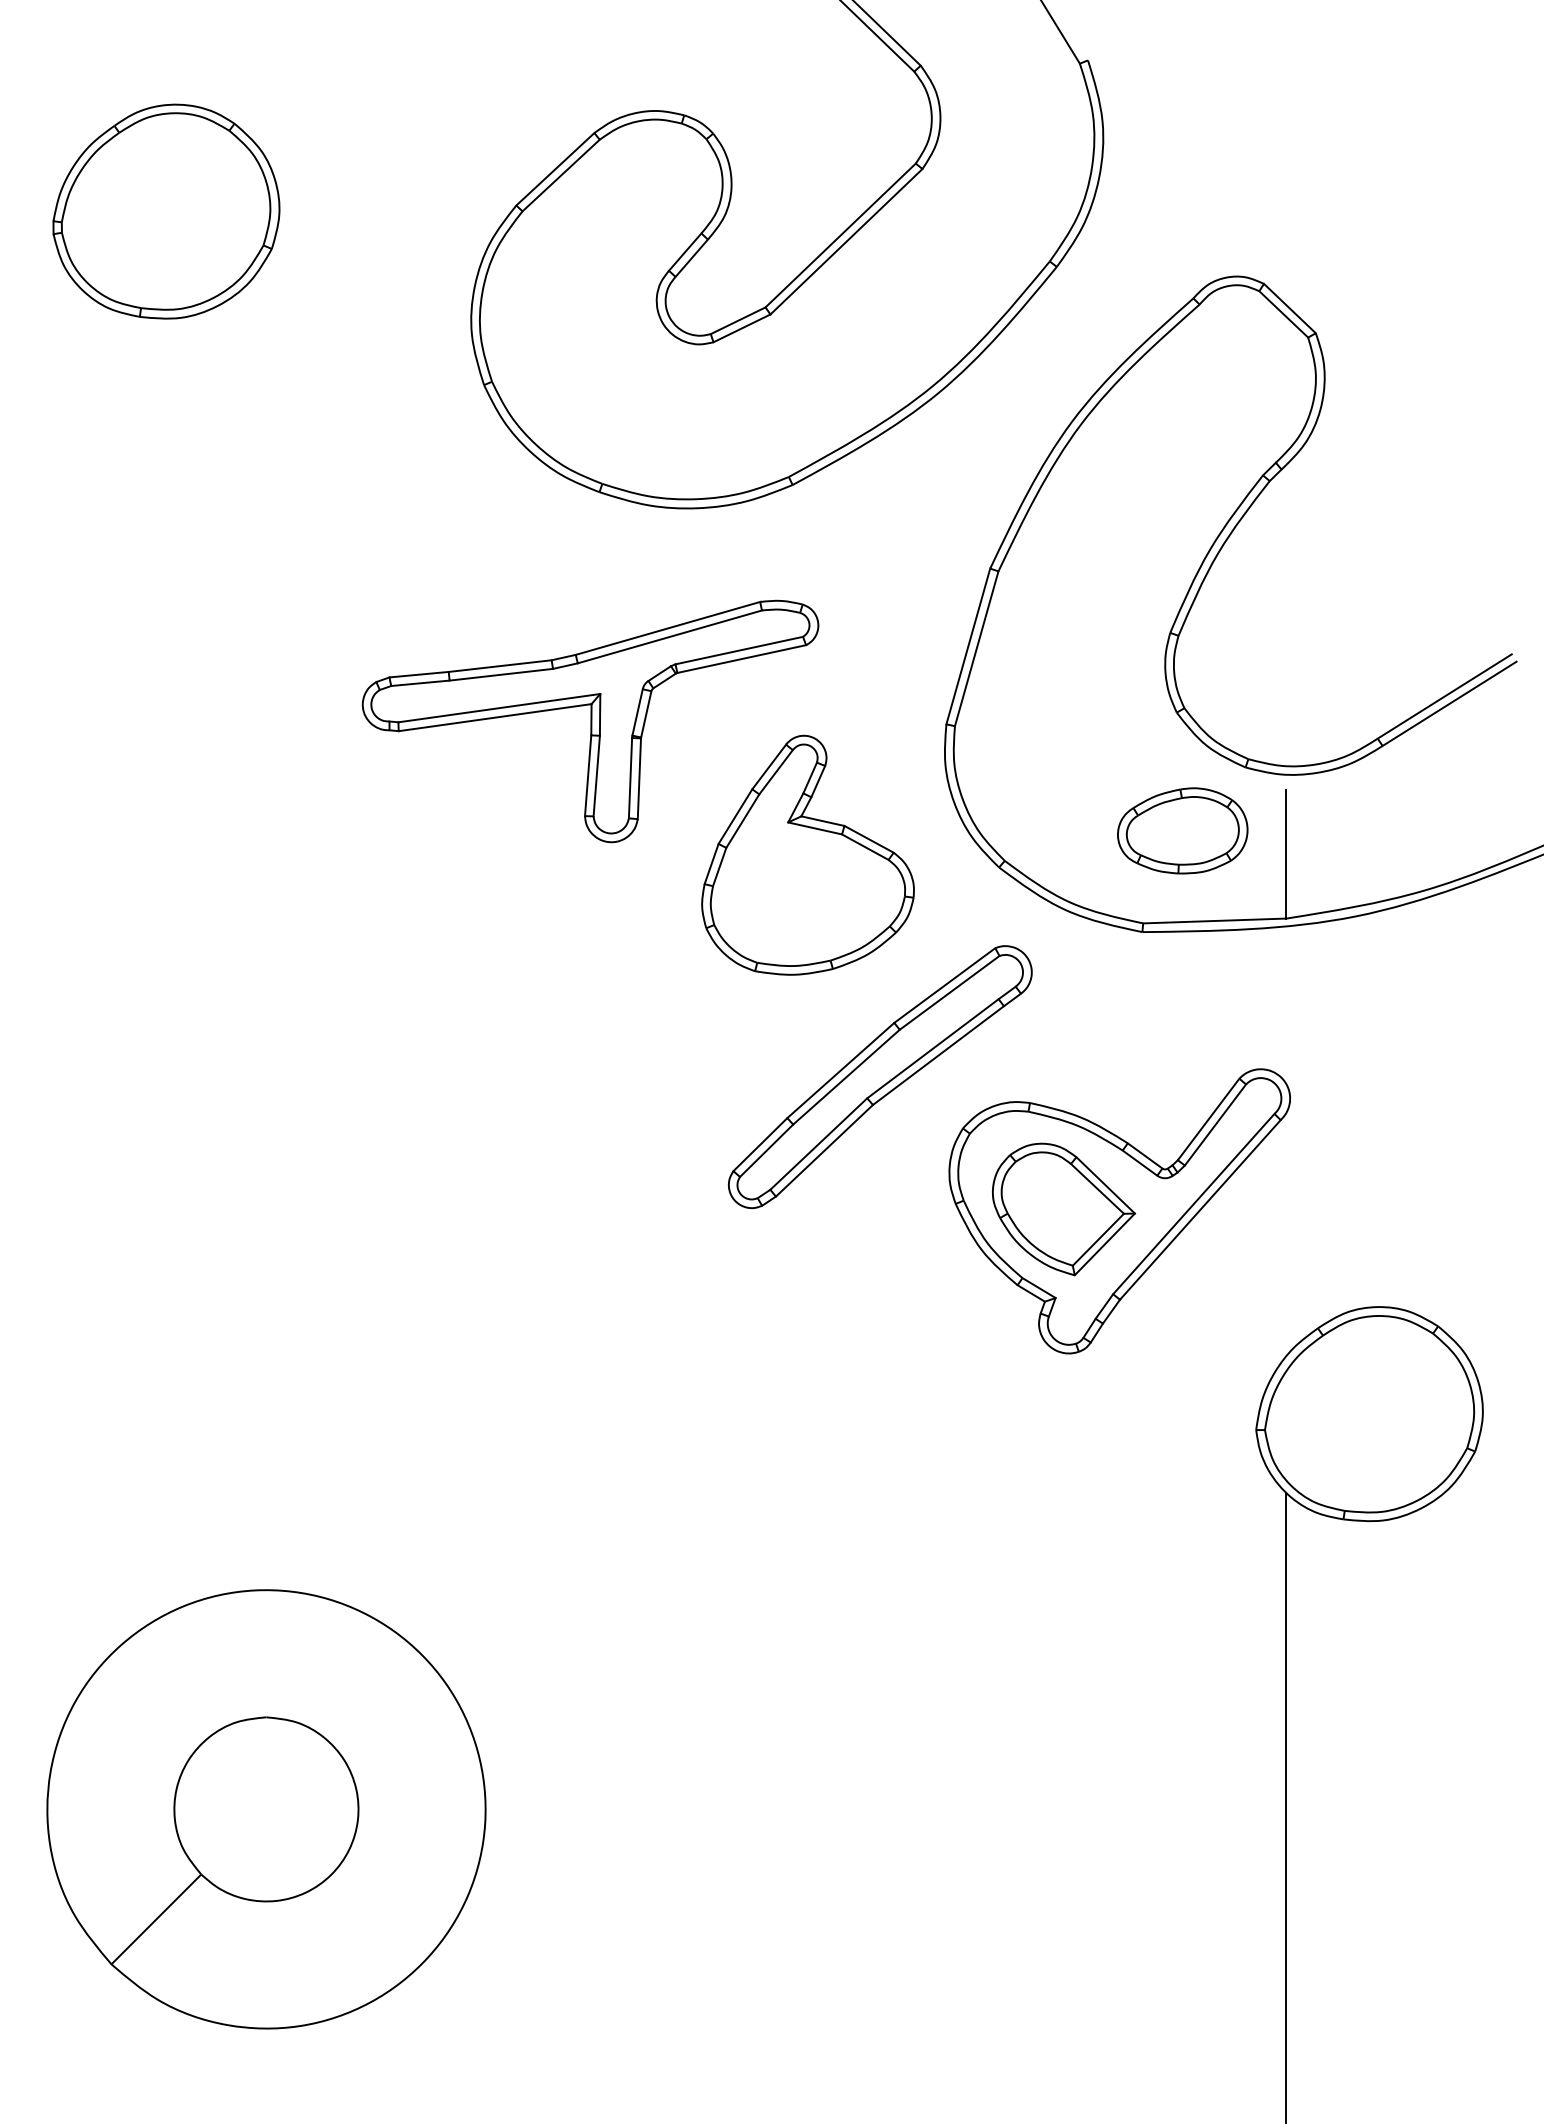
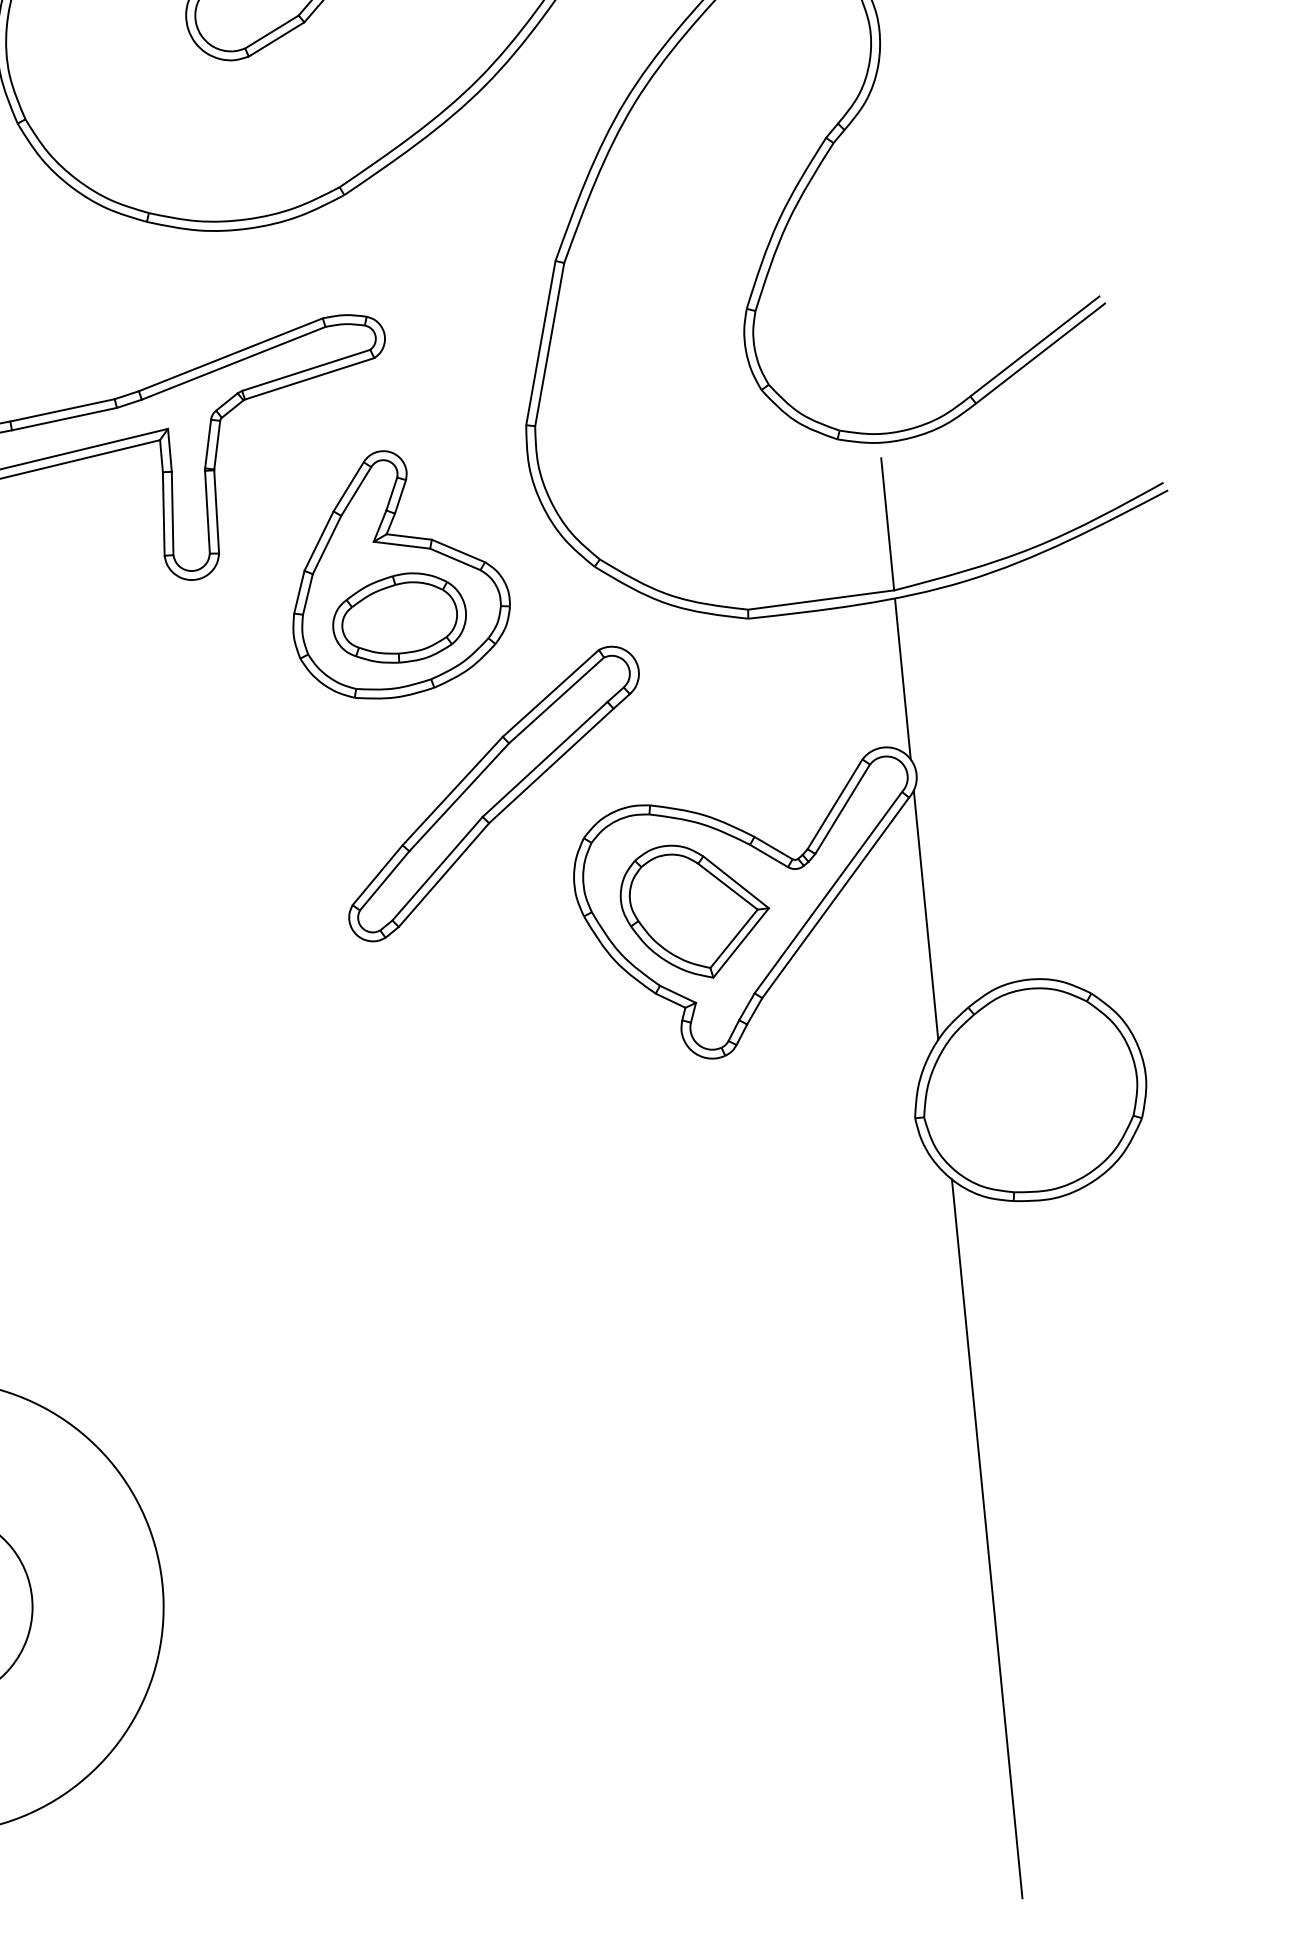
part: (1182, 830) -> (399, 618), moved
line: (1285, 1005) -> (902, 679), added
line: (1285, 1234) -> (925, 914), added

